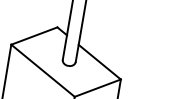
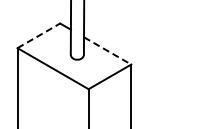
line: (34, 35) -> (38, 35), solid -> dashed
line: (100, 62) -> (108, 51), solid -> dashed

